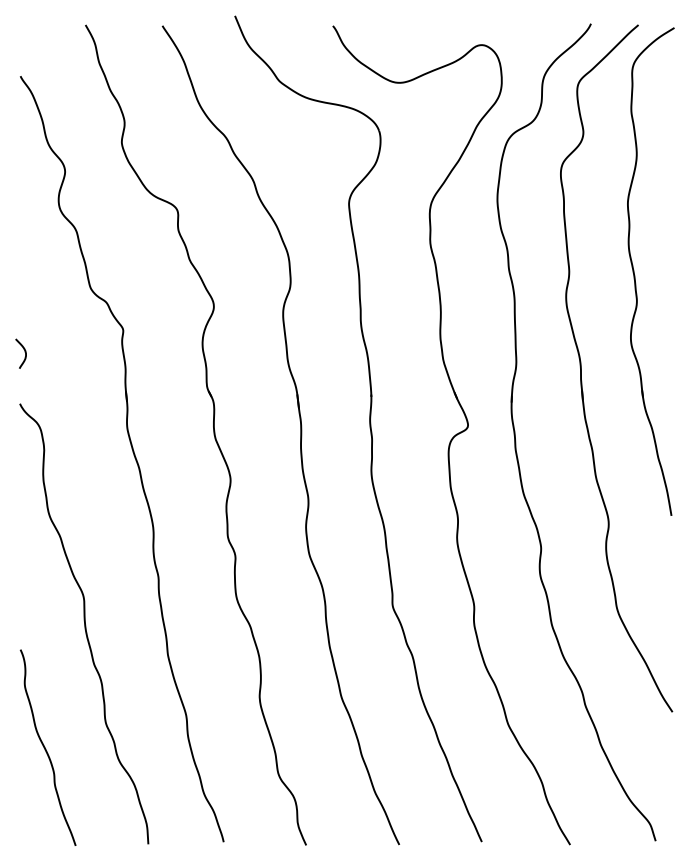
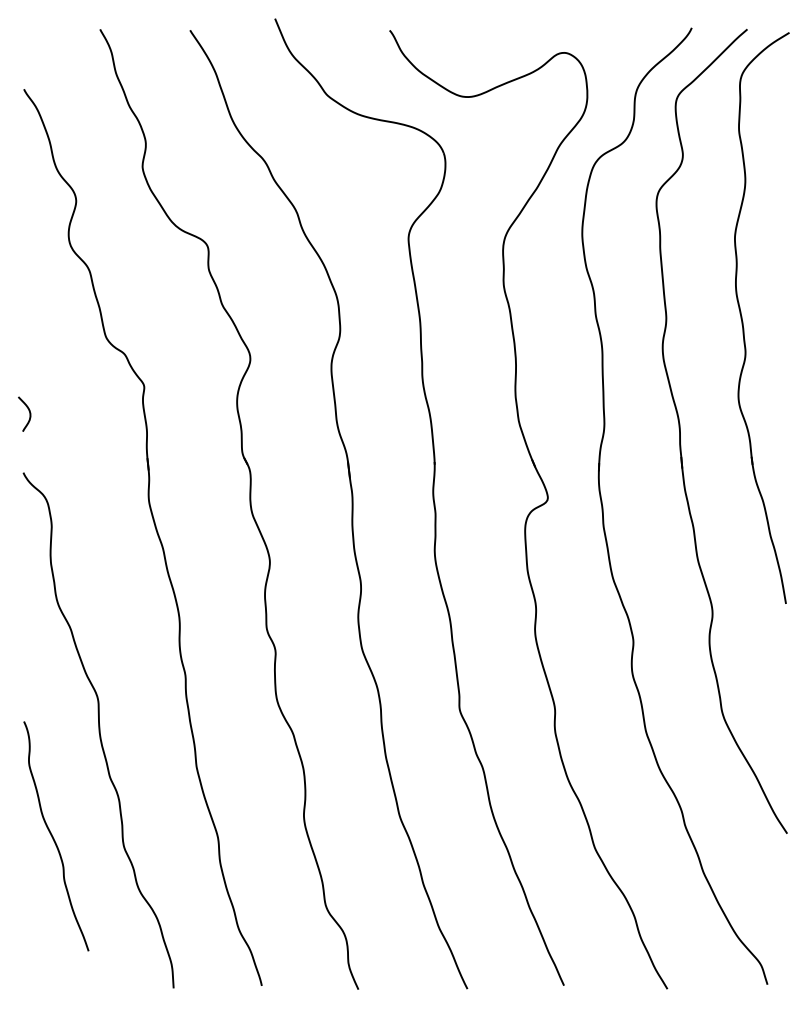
curve: (46, 749) -> (54, 838), moved

